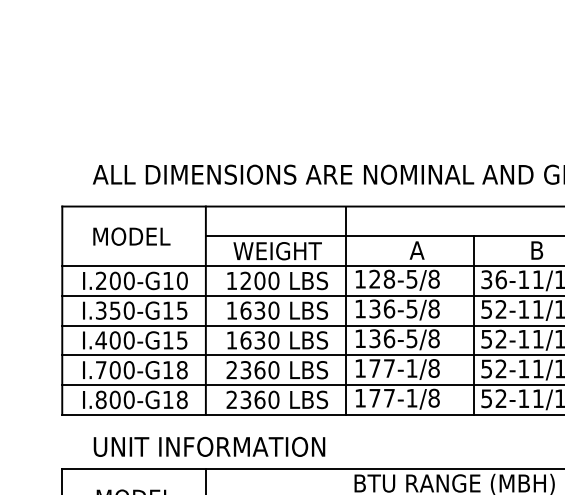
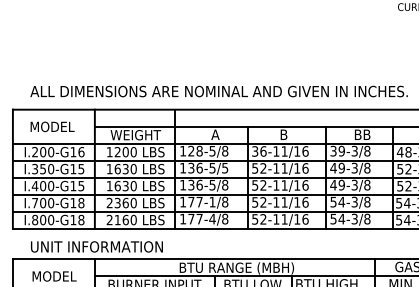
text: (182, 279) -> (81, 151), I.200-G10 -> I.200-G16
text: (434, 307) -> (225, 167), 136-5/8 -> 136-5/5
text: (411, 397) -> (212, 218), 177-1/8 -> 177-4/8
text: (245, 398) -> (117, 219), 2360 -> 2160

